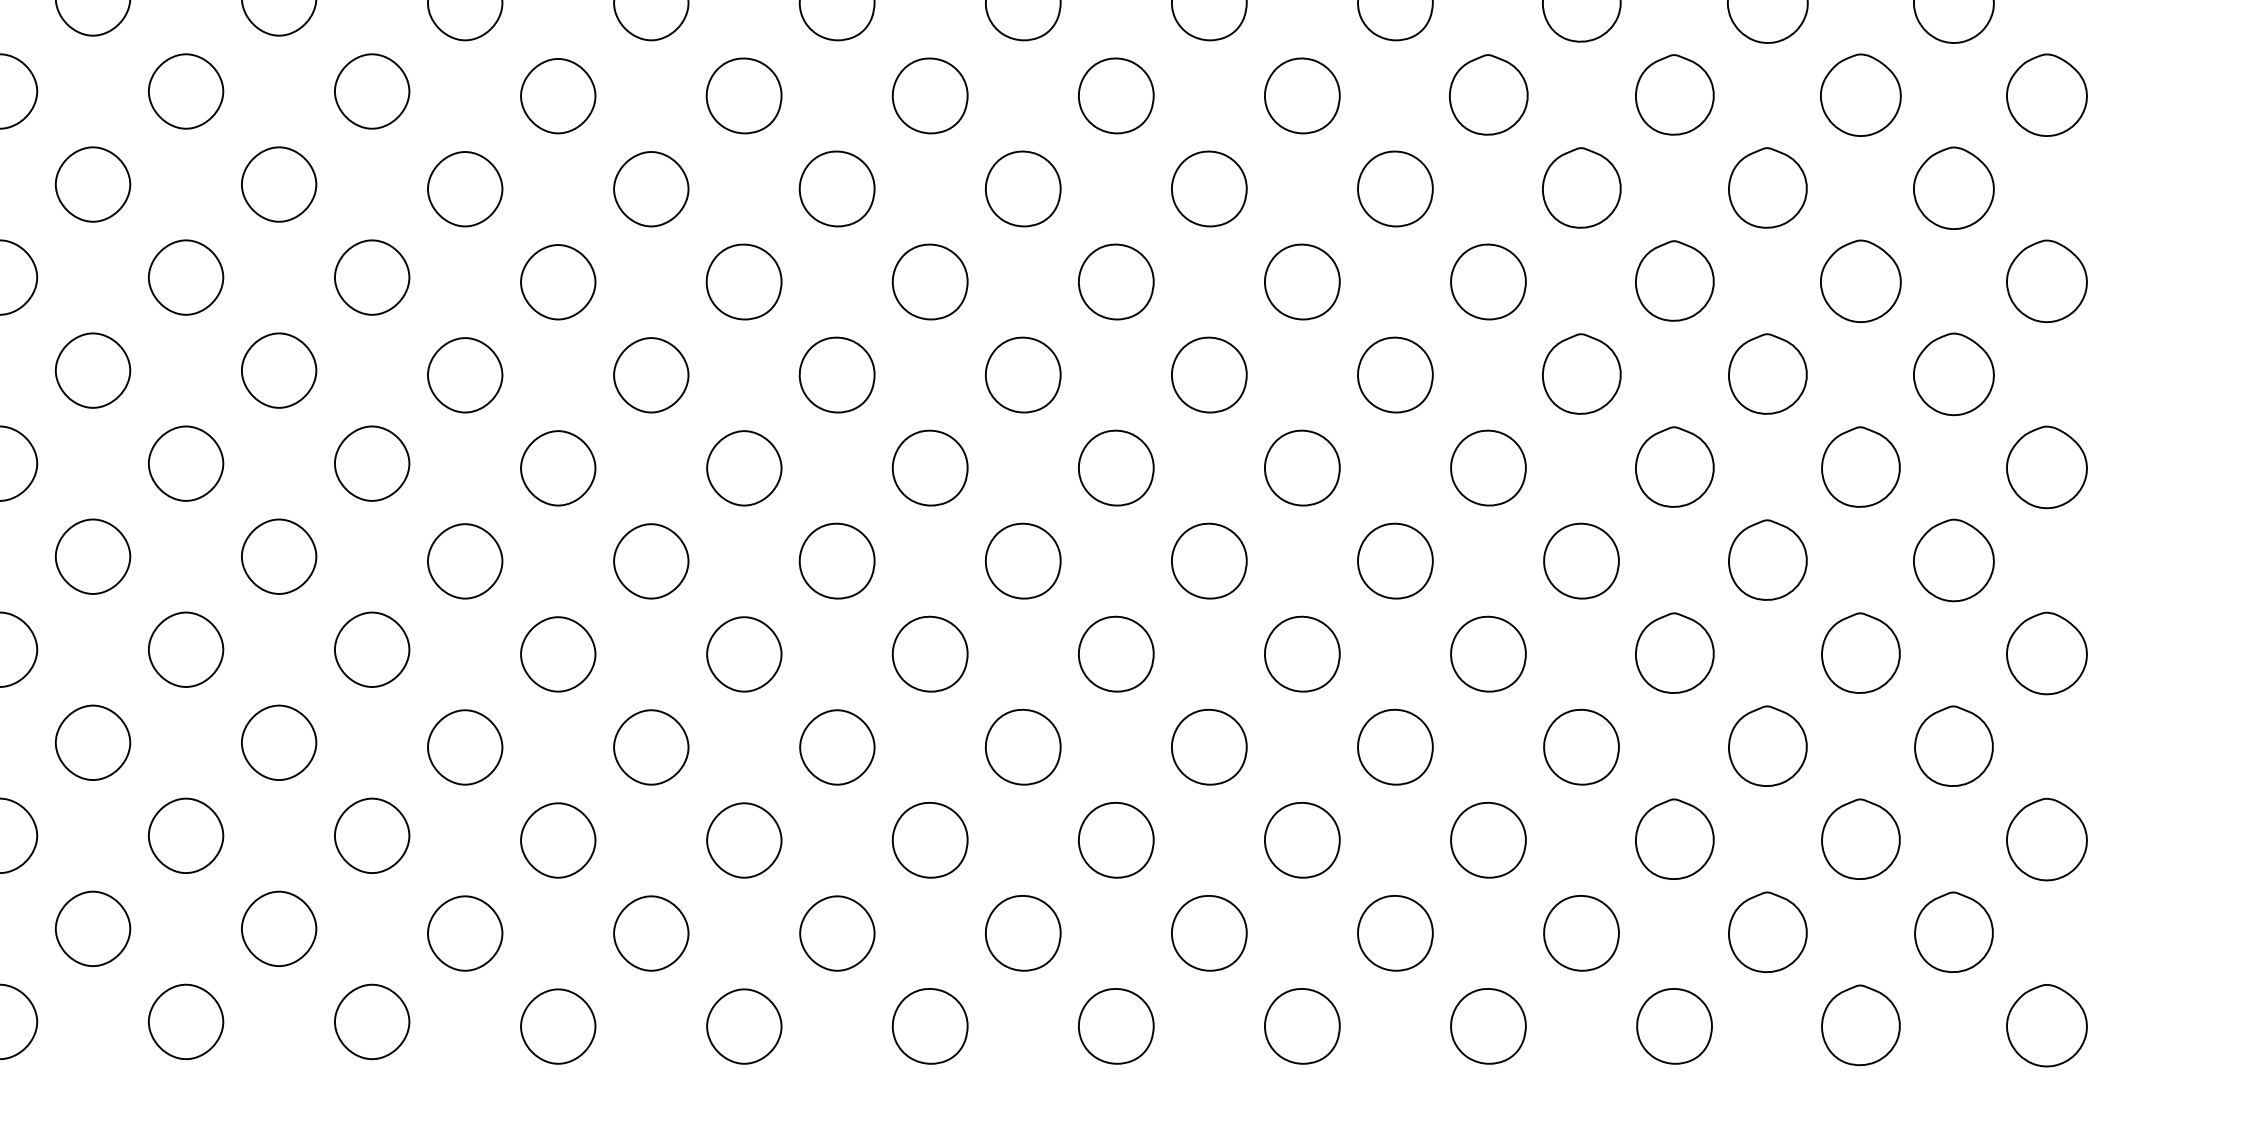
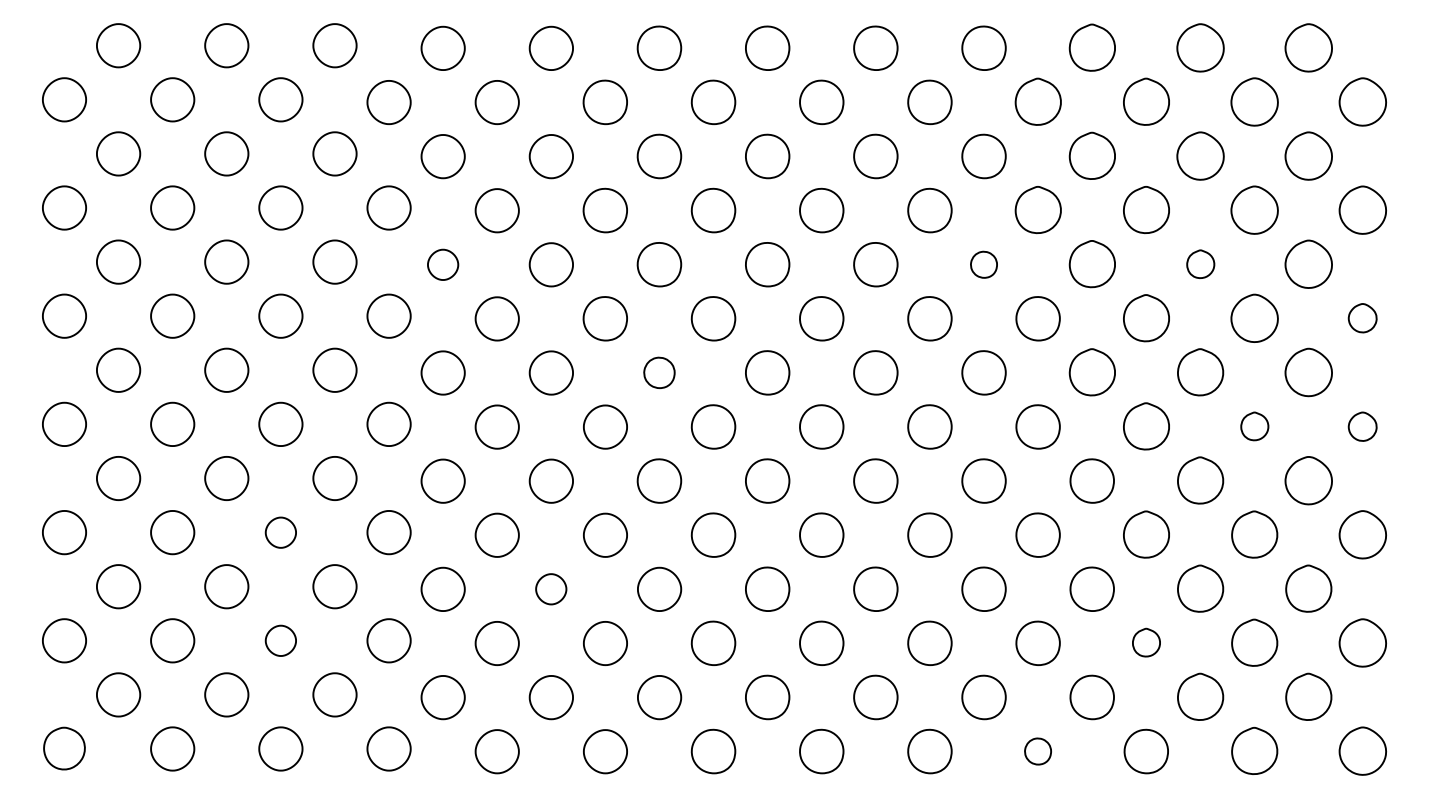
part: (464, 188) -> (442, 264), size x0.7
part: (1394, 188) -> (983, 264), size x0.6
part: (1767, 188) -> (1200, 264), size x0.6
part: (2046, 279) -> (1362, 317), size x0.6
part: (837, 374) -> (659, 372), size x0.7
part: (1860, 467) -> (1254, 426), size x0.6
part: (2046, 467) -> (1362, 426), size x0.6
part: (185, 649) -> (280, 532), size x0.7
part: (649, 745) -> (550, 588), size x0.7
part: (185, 835) -> (280, 640), size x0.7
part: (1674, 838) -> (1146, 642), size x0.6
part: (1487, 1026) -> (1037, 751), size x0.6

